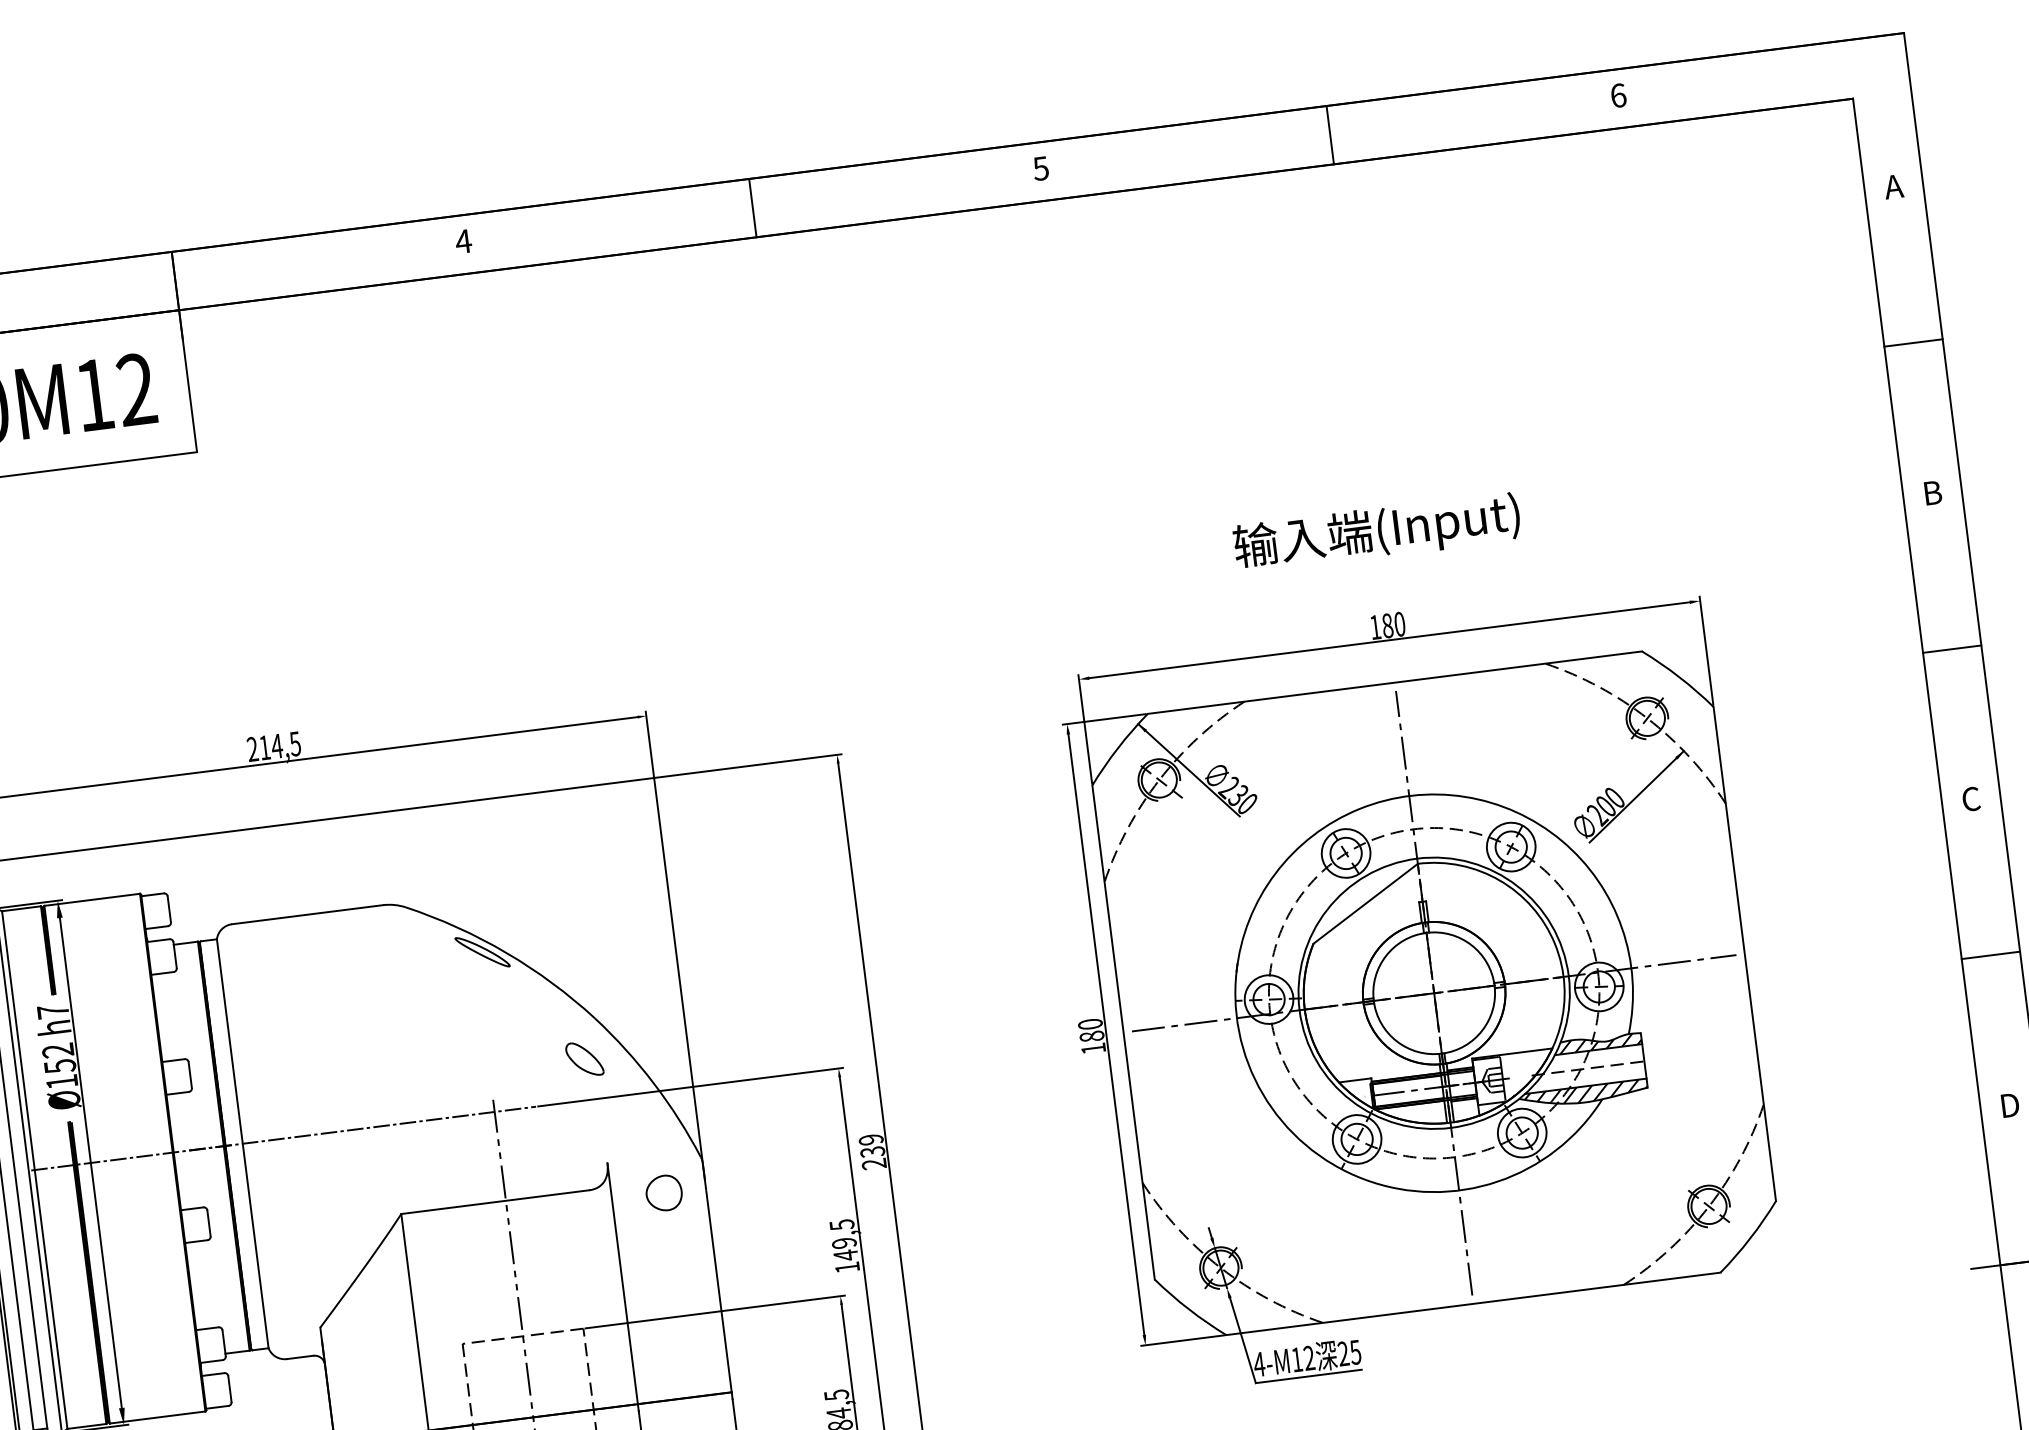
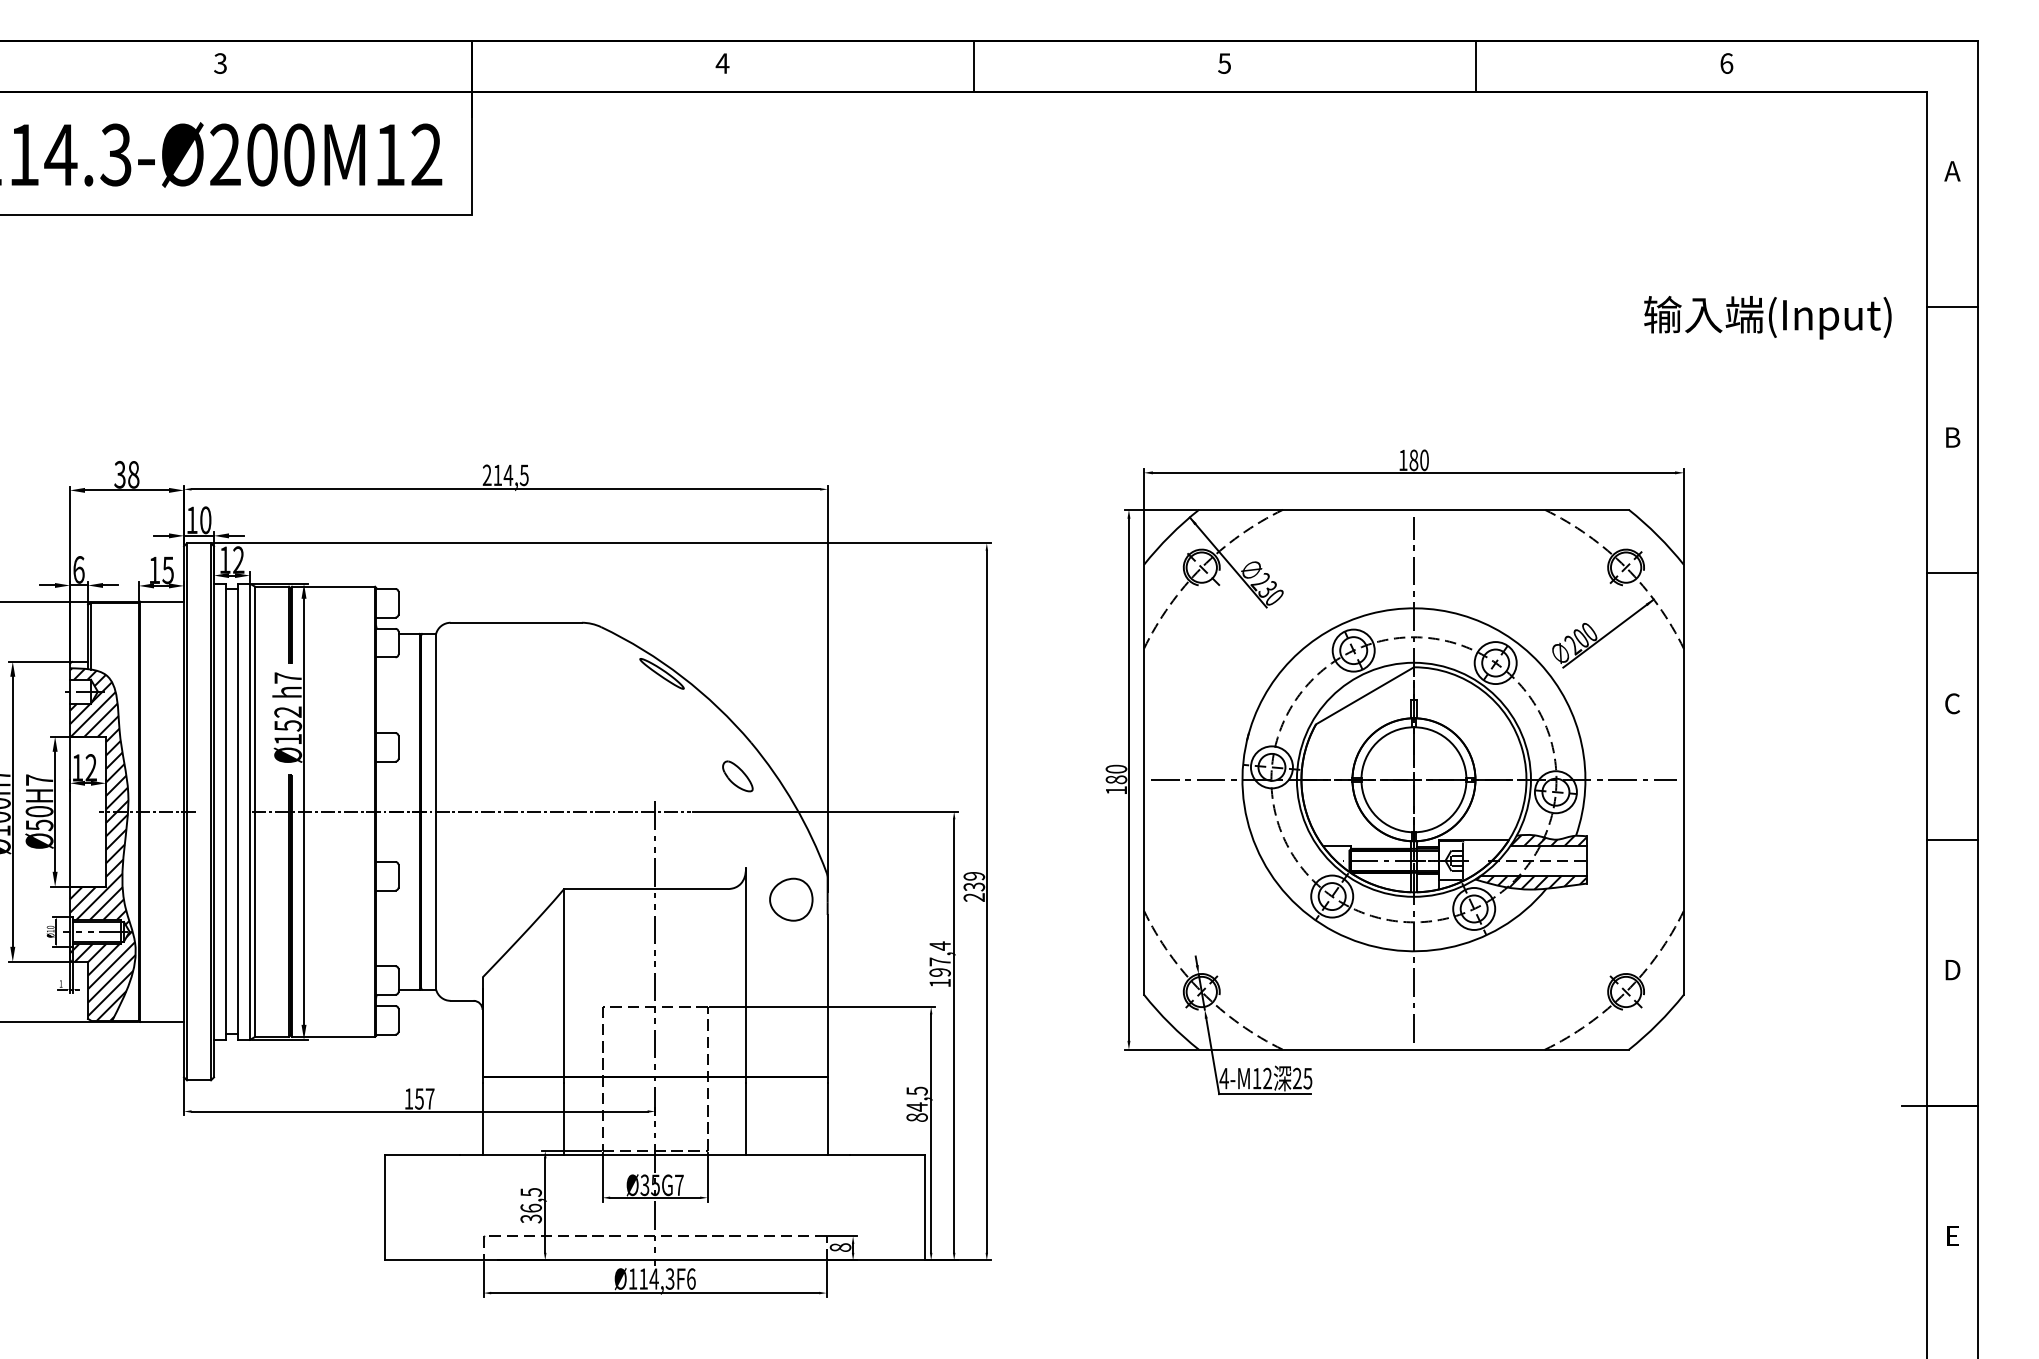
text: (1376, 532) -> (1767, 317), moved
part: (1410, 987) -> (1394, 772), moved
part: (664, 1193) -> (791, 899), size x1.4
text: (843, 1240) -> (939, 959), 149,5 -> 197,4

